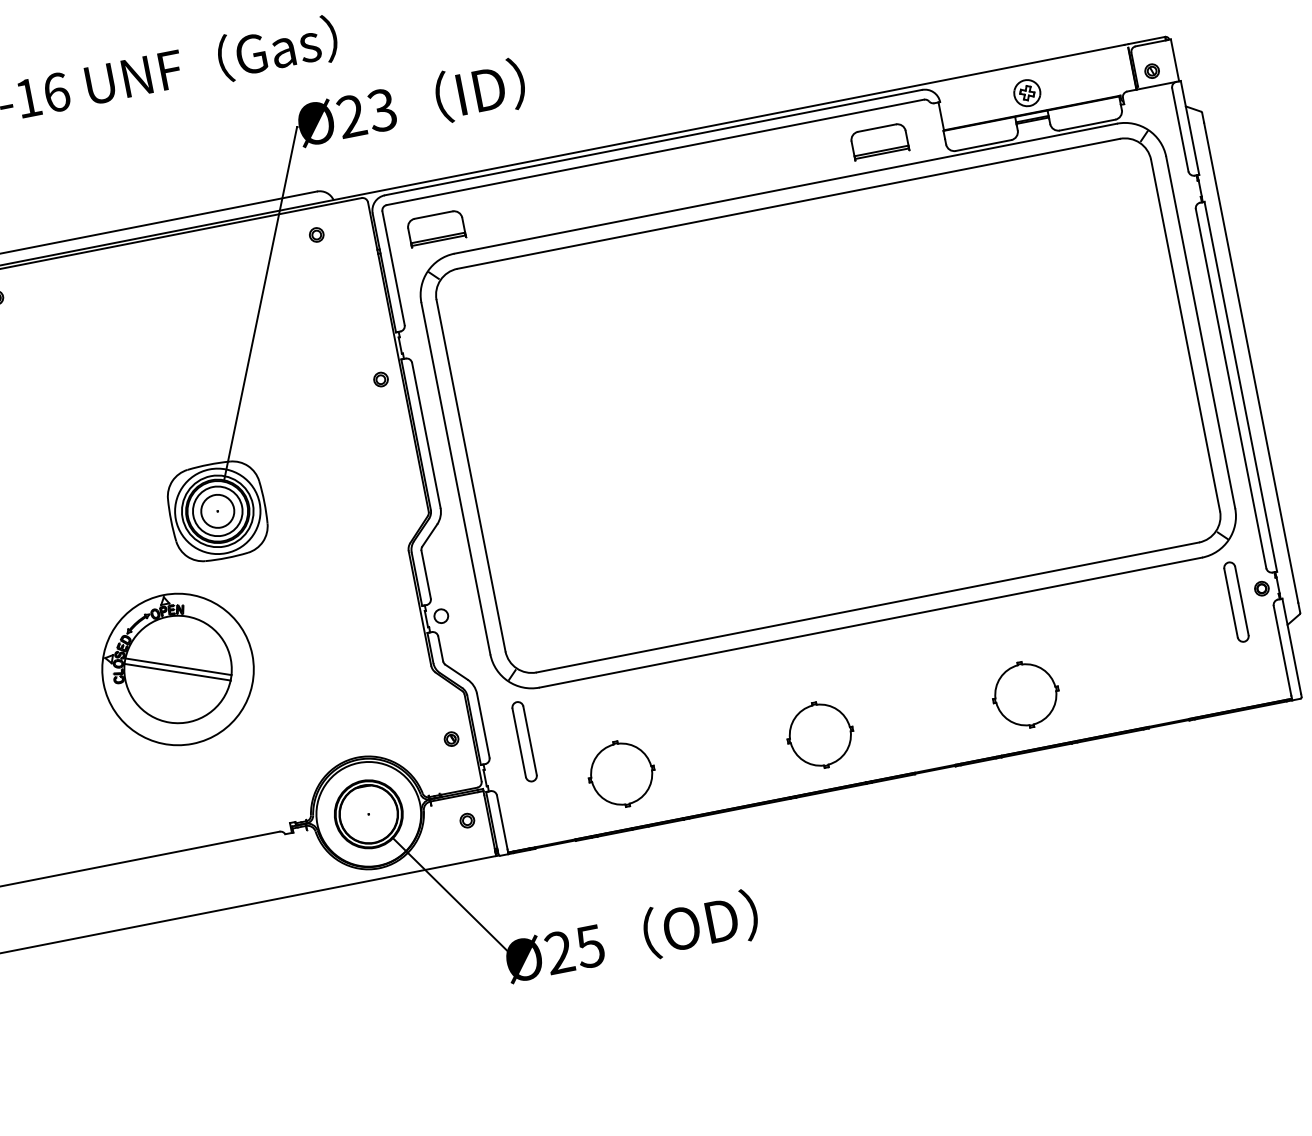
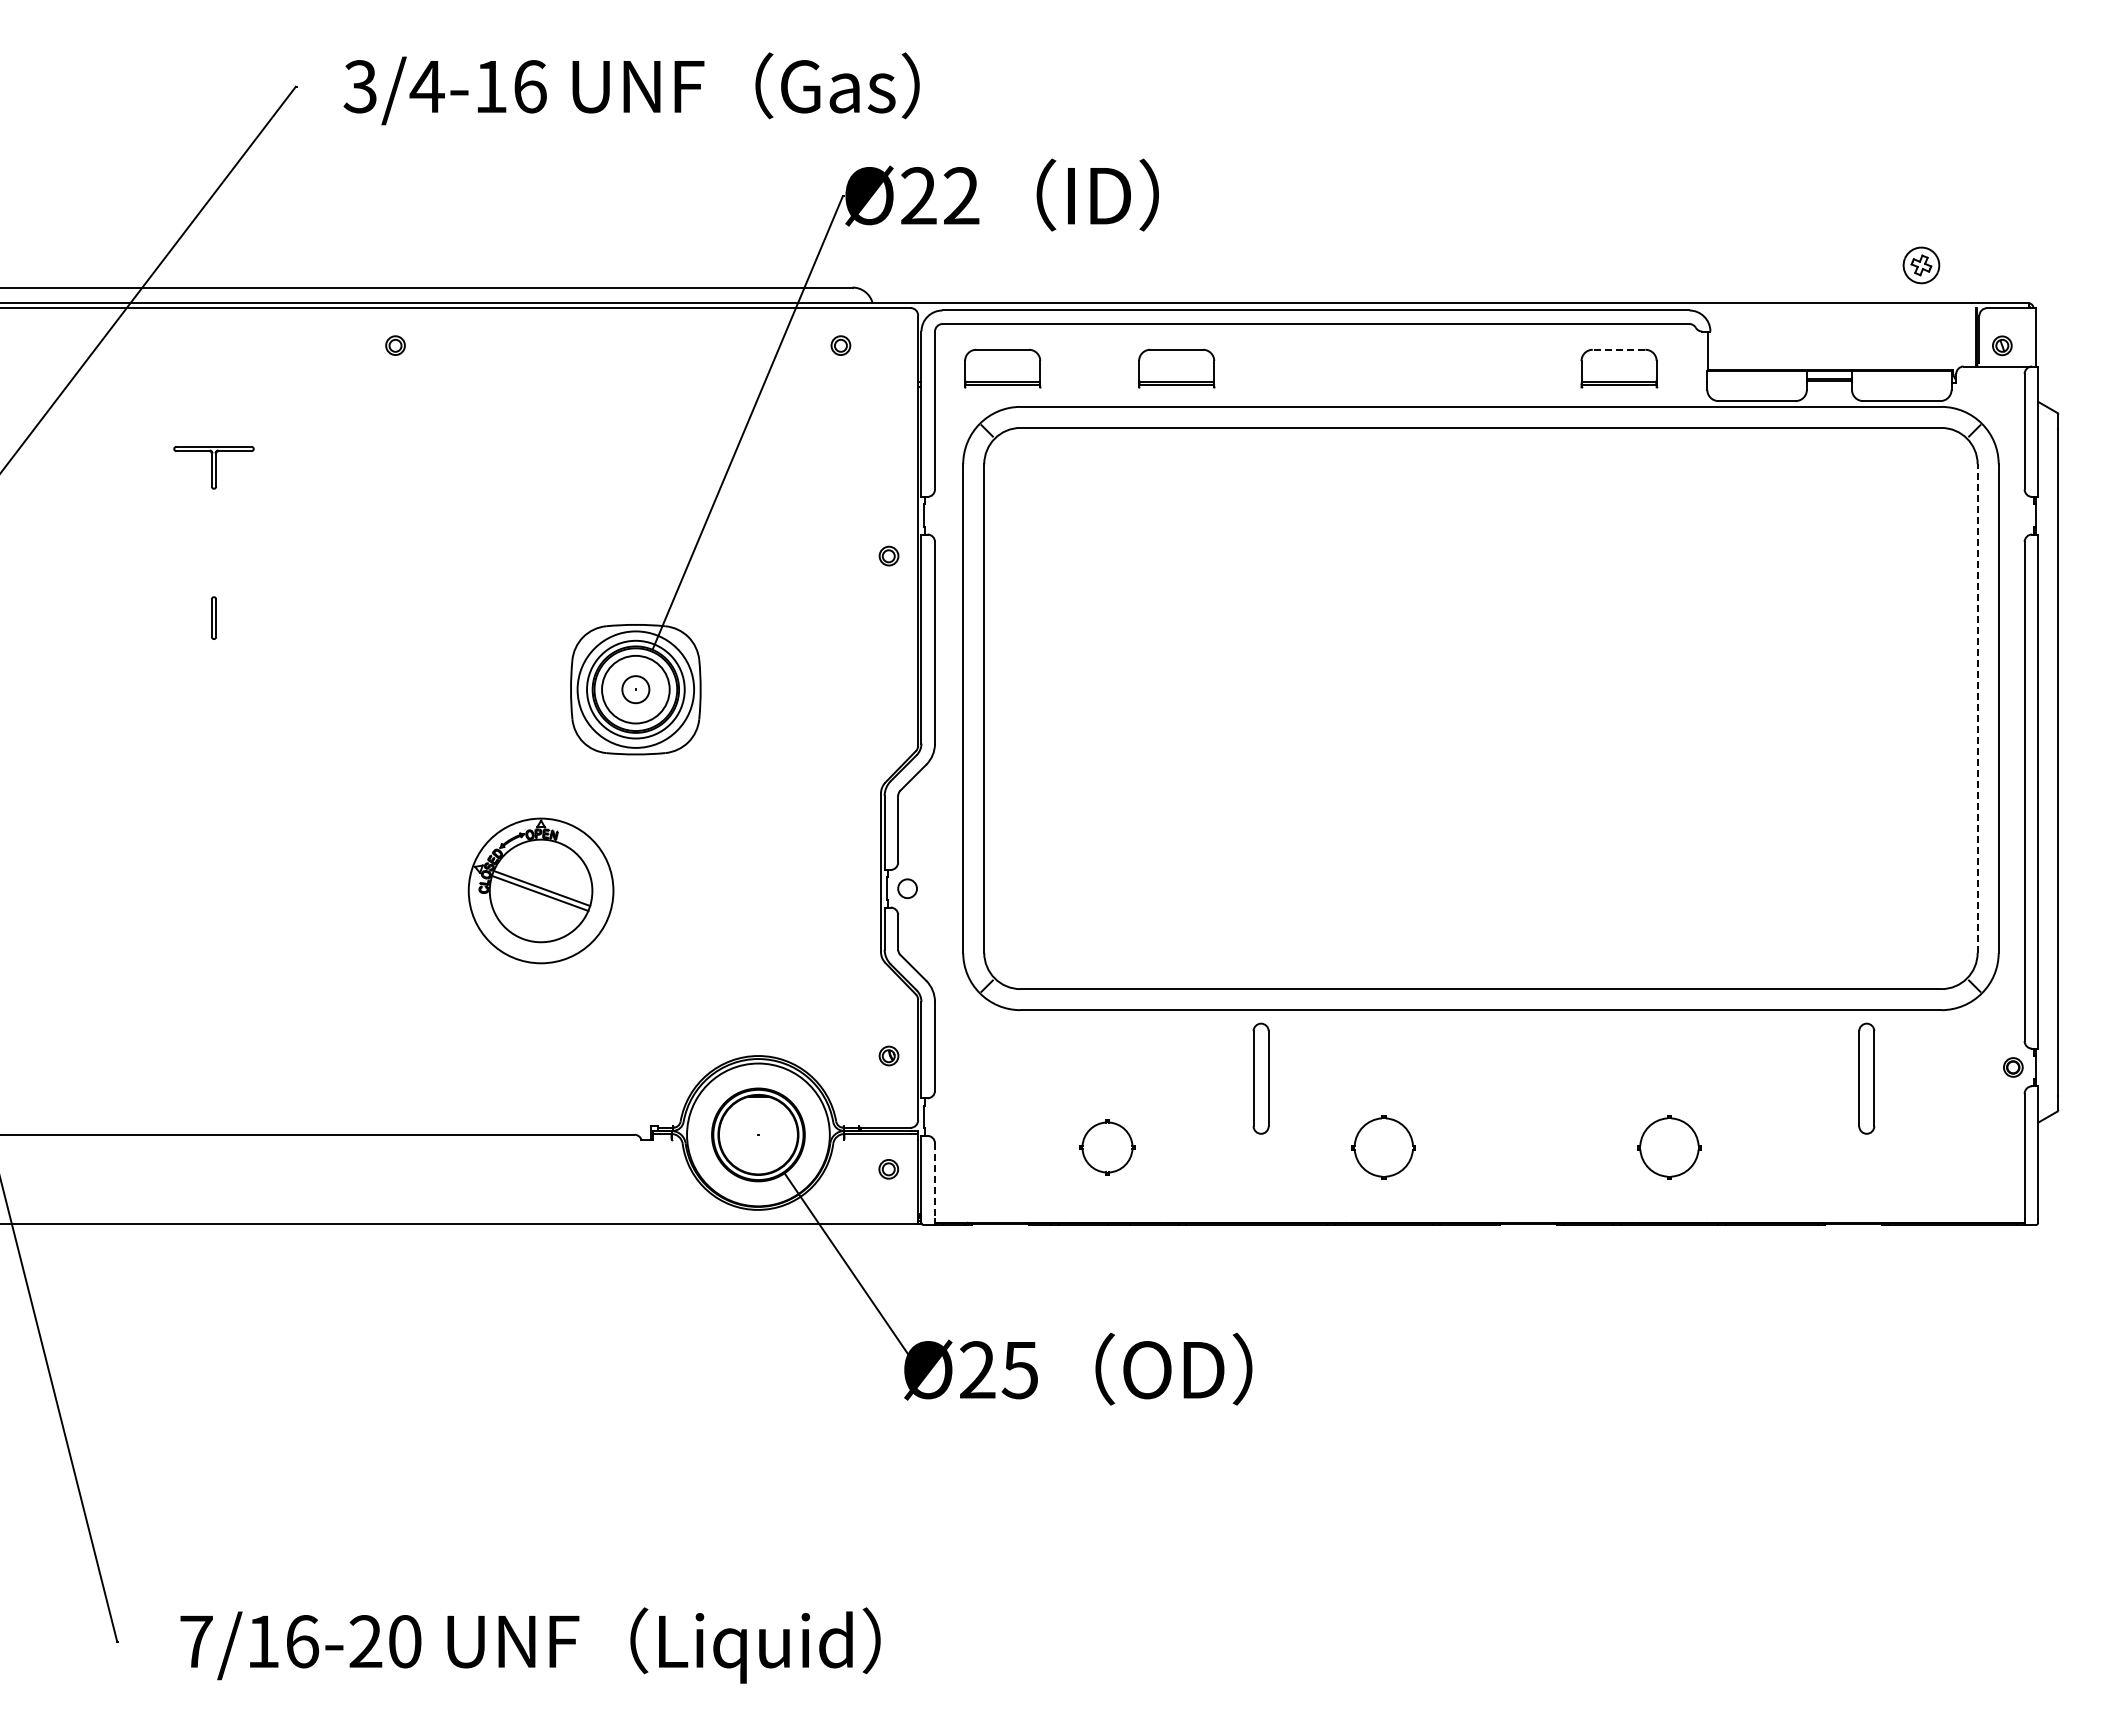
part: (1027, 93) -> (1921, 265), moved
text: (382, 110) -> (961, 196), Ø23 -> Ø22
line: (876, 128) -> (1618, 349), solid -> dashed
part: (561, 204) -> (1176, 368), added
line: (1185, 335) -> (1977, 708), solid -> dashed
circle: (217, 511) -> (635, 689), size x0.6
part: (1236, 601) -> (1866, 1078), moved
part: (177, 669) -> (540, 890), size x0.7
part: (1025, 694) -> (1669, 1147), size x0.7
part: (820, 735) -> (1383, 1147), size x0.7
part: (524, 741) -> (1260, 1078), moved
part: (621, 774) -> (1107, 1147), size x0.6
line: (502, 822) -> (935, 1180), solid -> dashed

